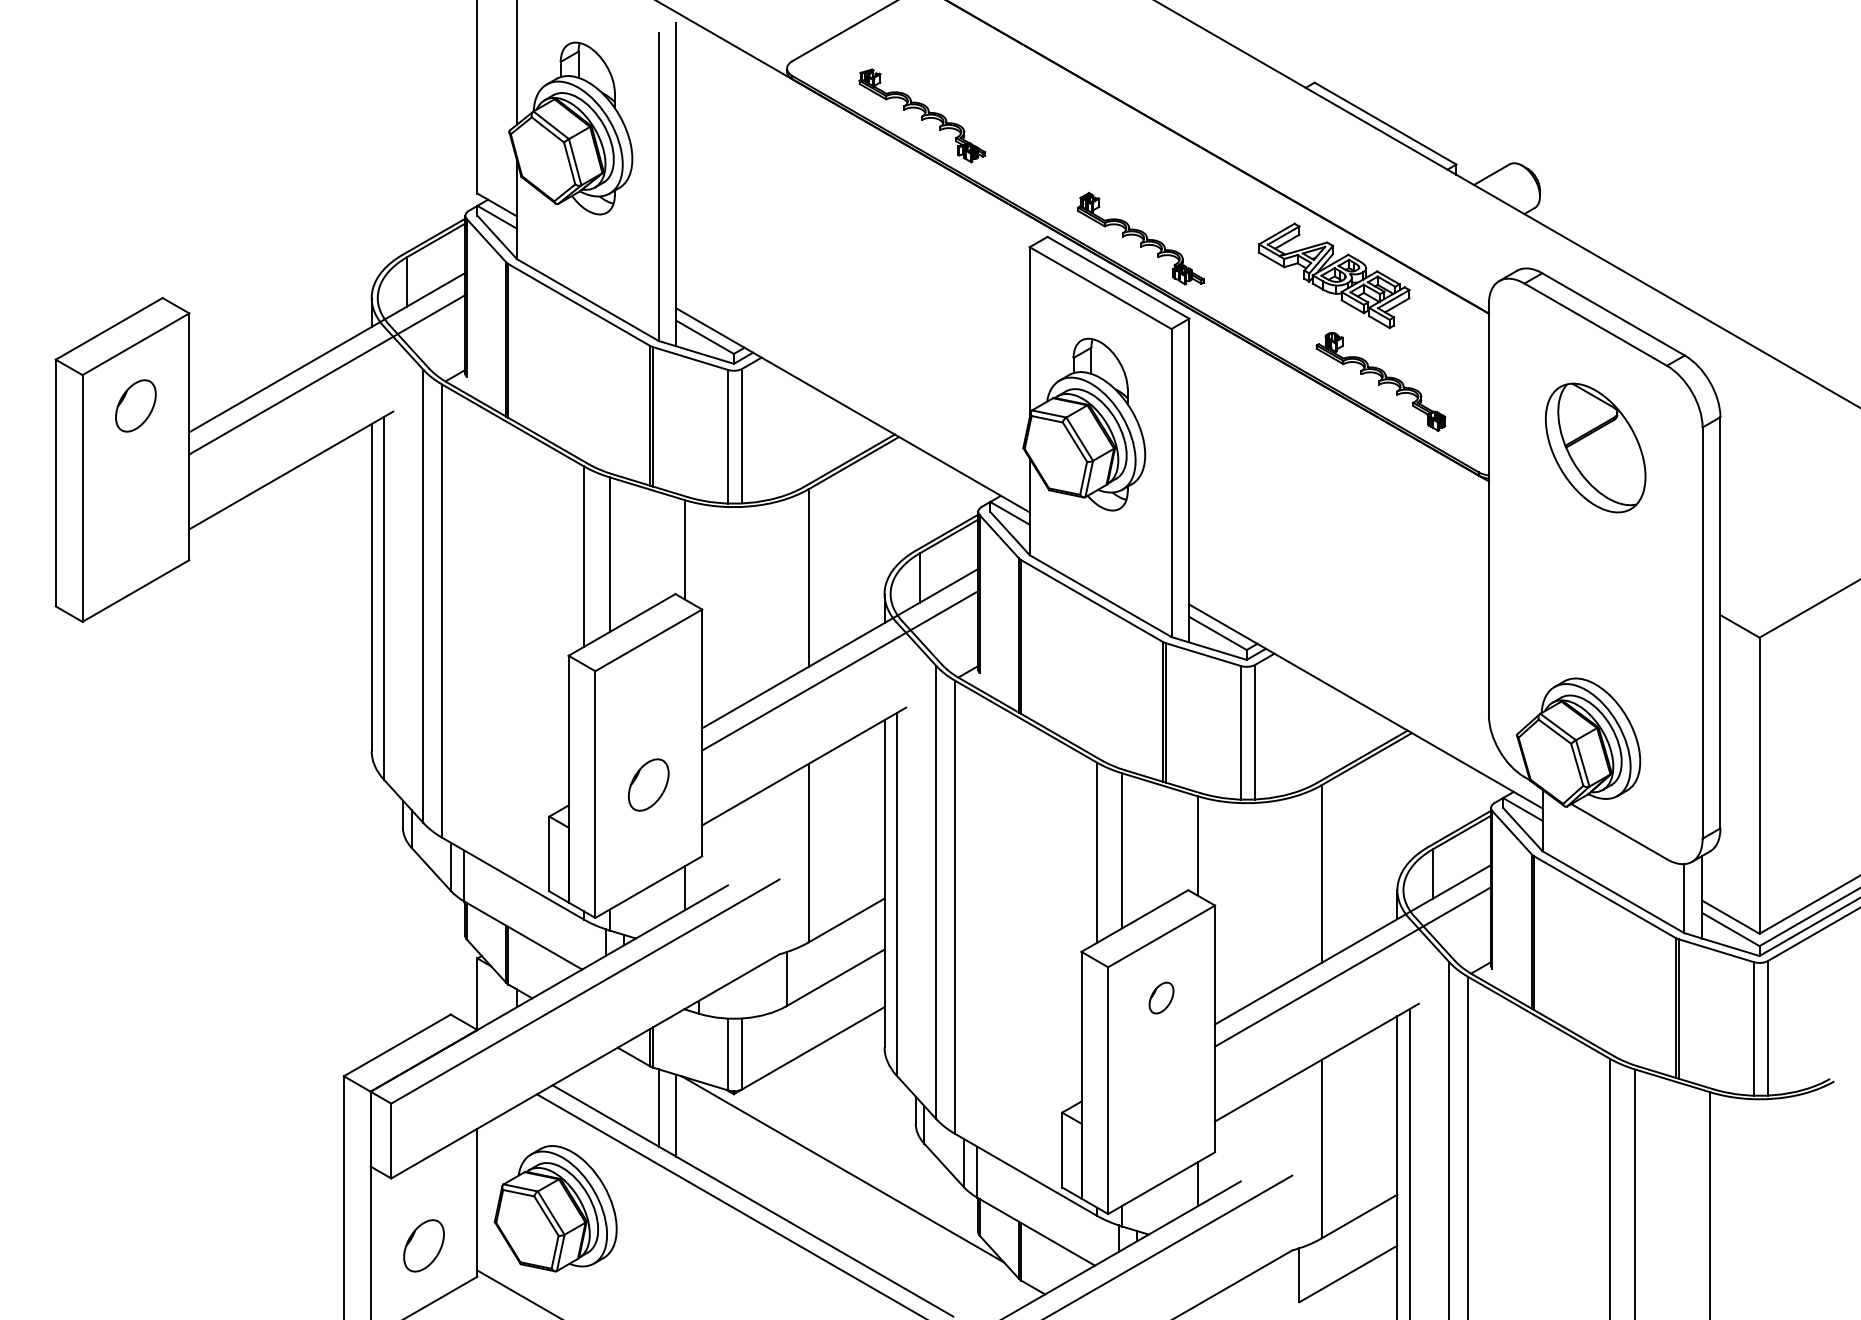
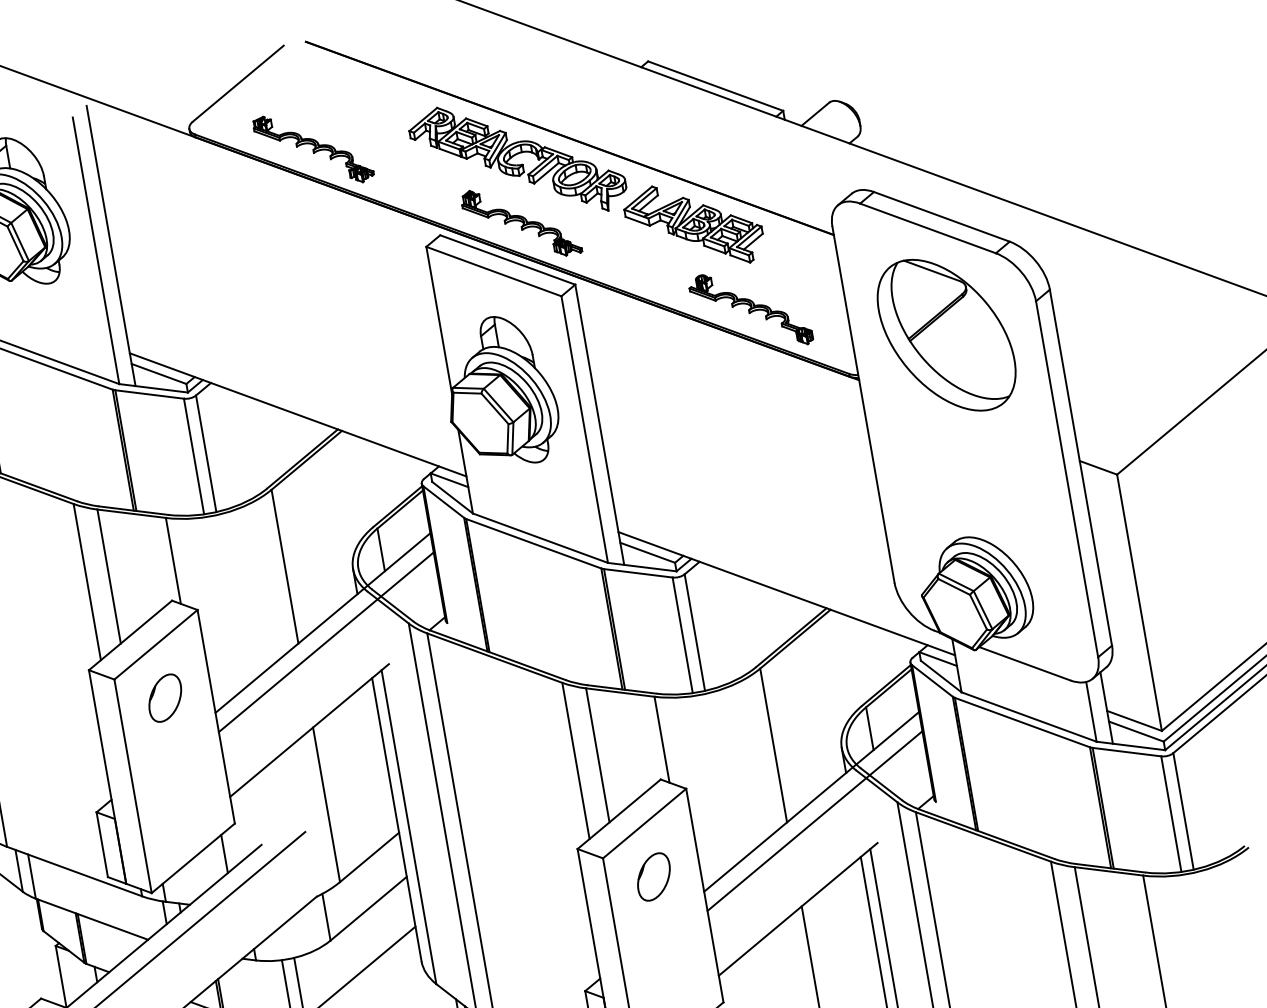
part: (1149, 167) -> (517, 159), added
part: (1595, 447) -> (946, 334), size x1.43
part: (648, 784) -> (164, 697), moved
part: (1161, 997) -> (653, 876), size x1.67

